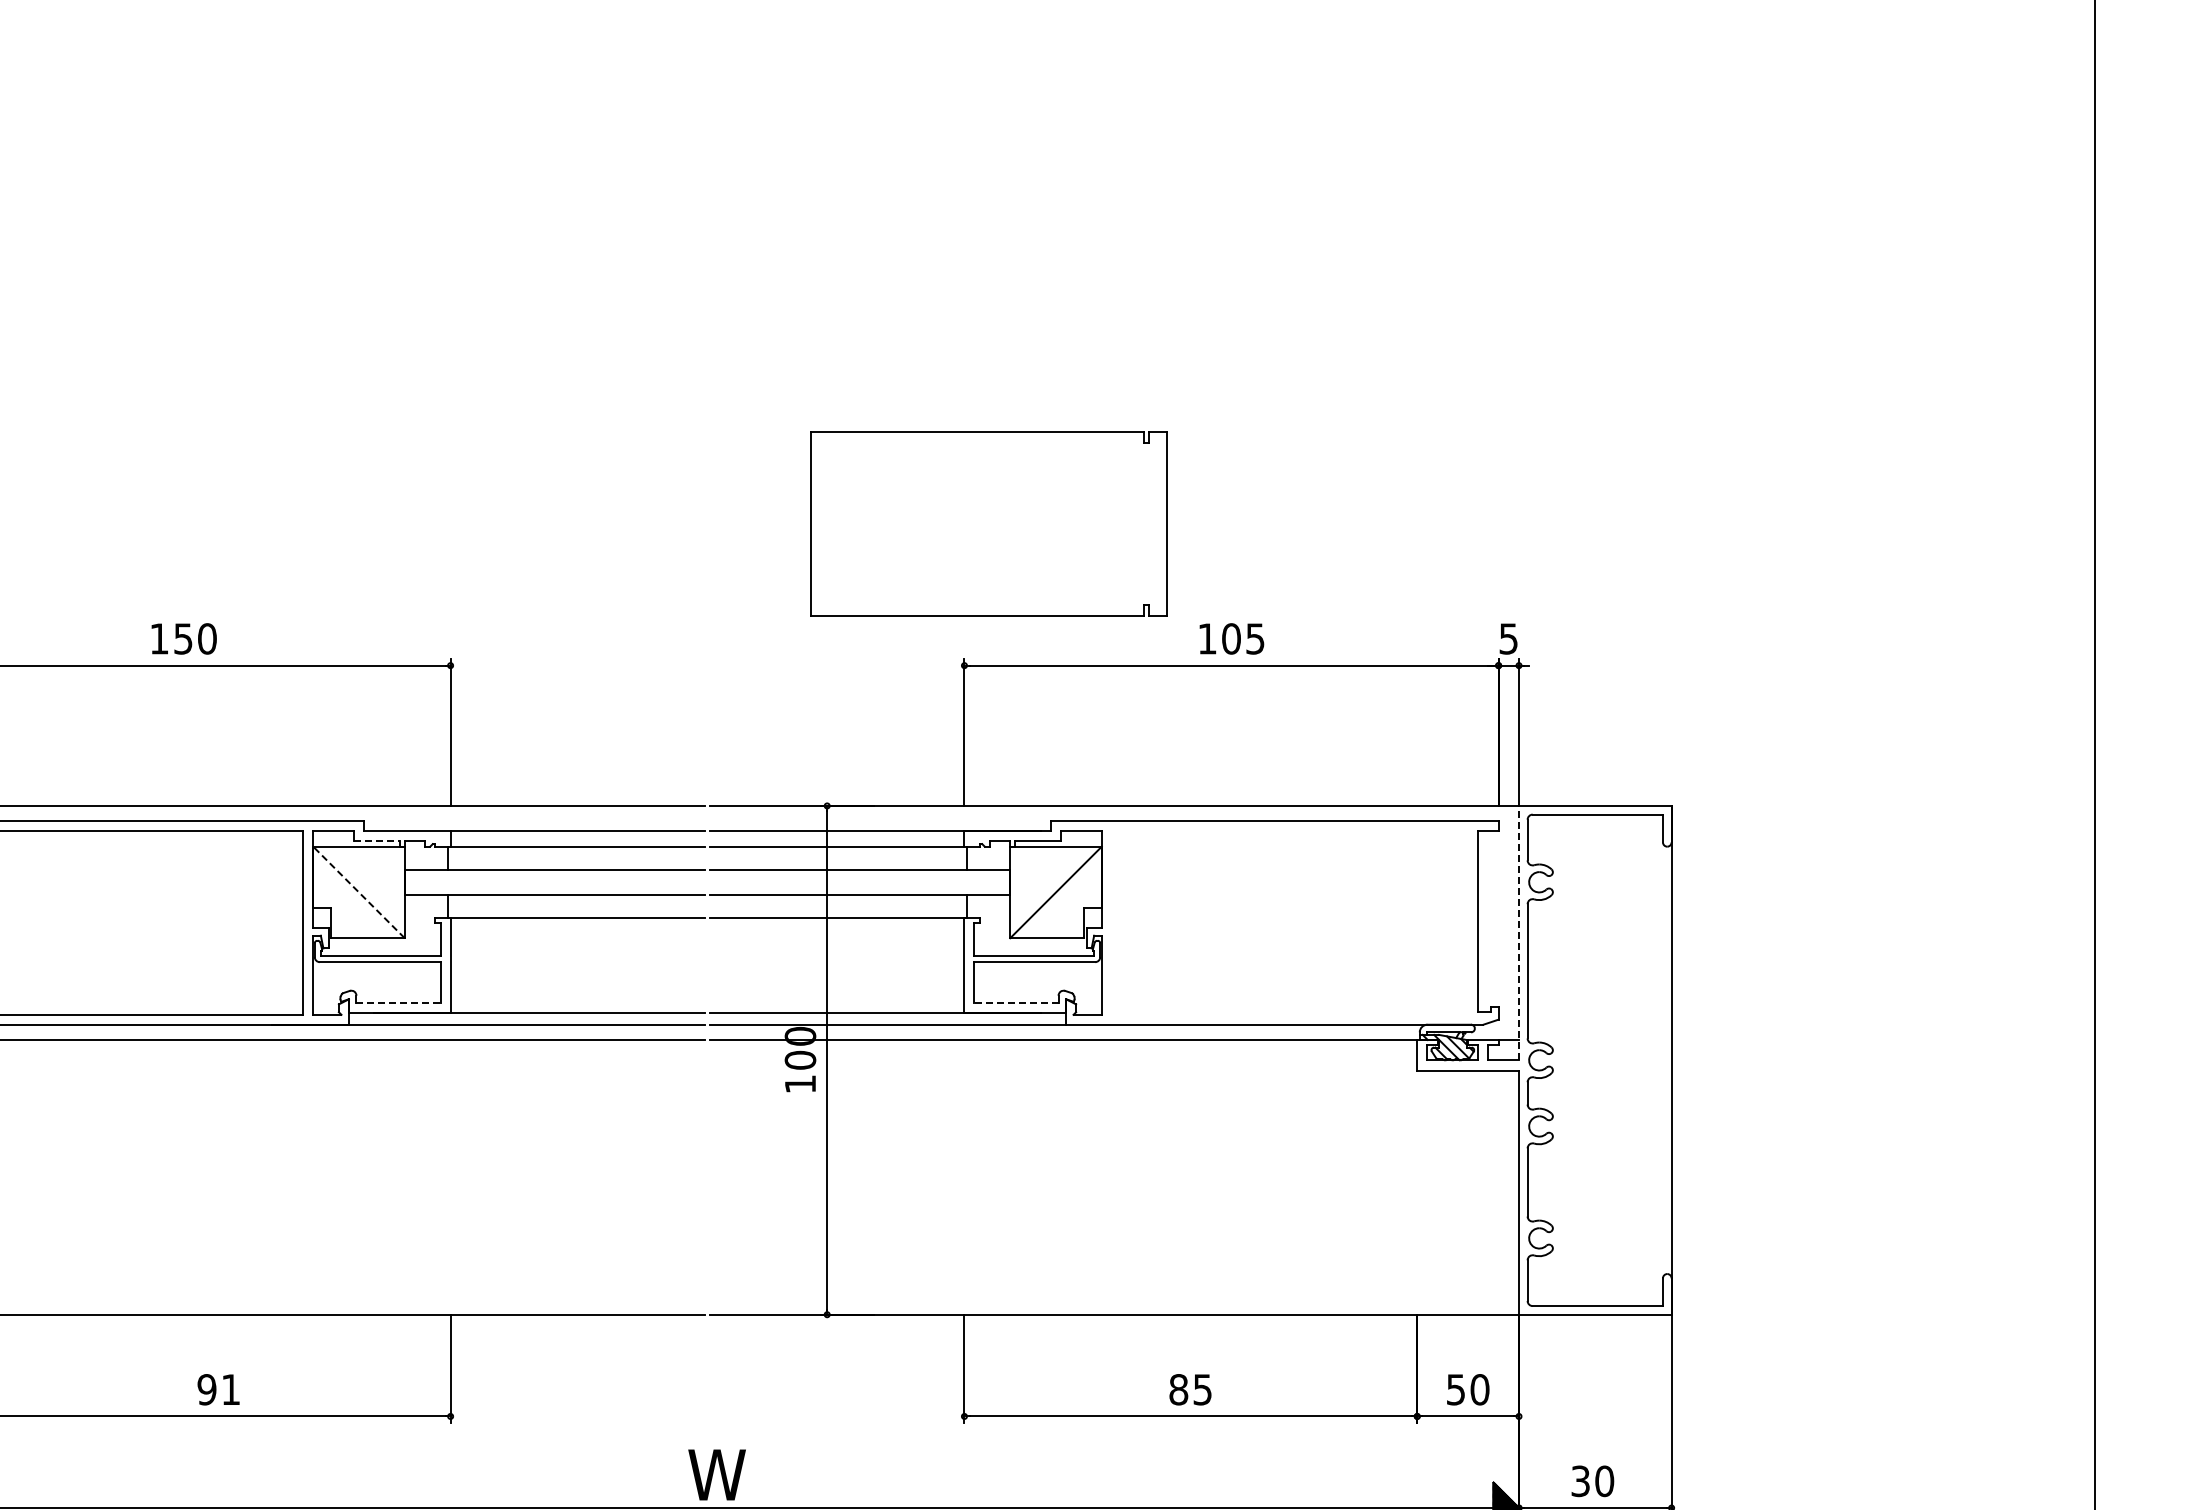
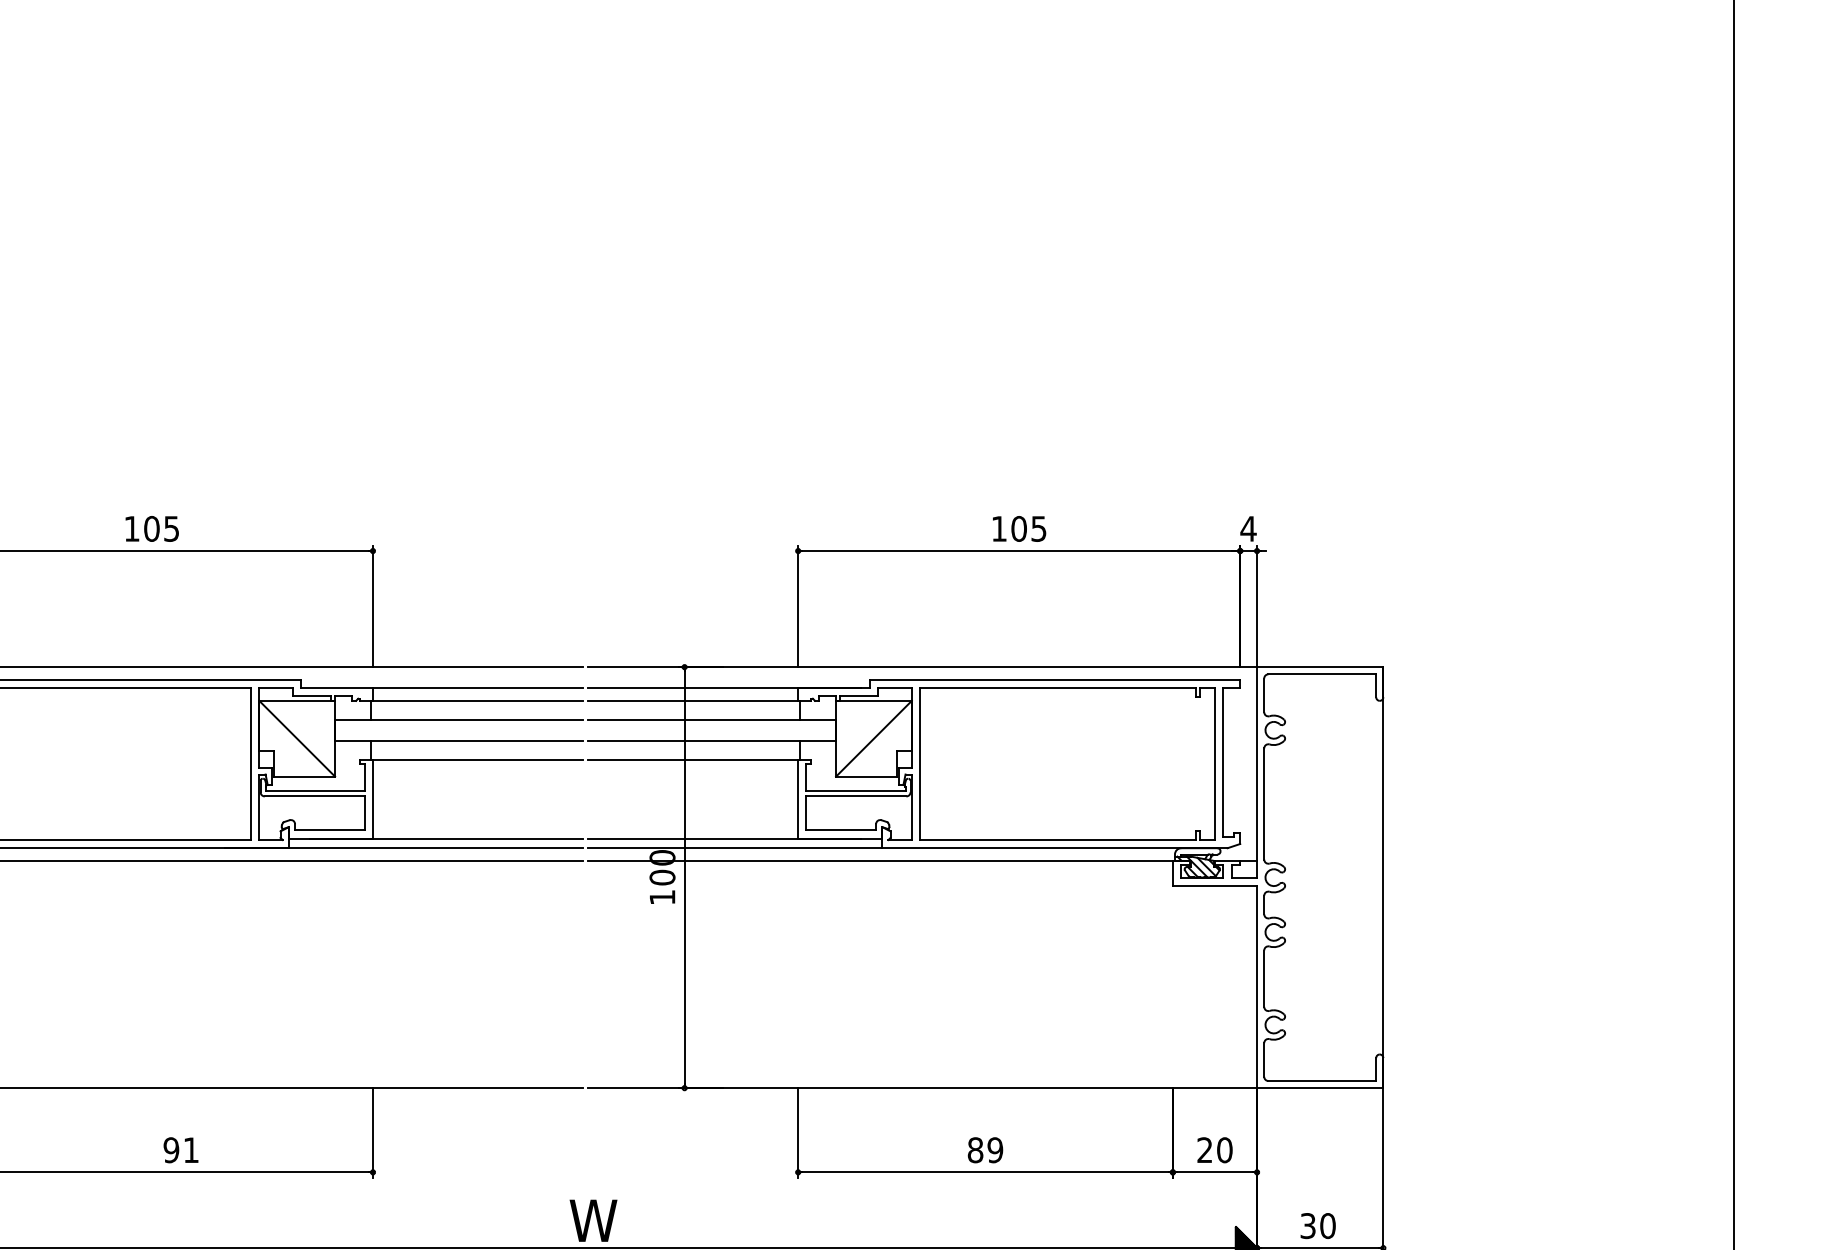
part: (988, 523) -> (1067, 763), moved
text: (195, 638) -> (161, 528), 150 -> 105
text: (1508, 638) -> (1248, 528), 5 -> 4
line: (376, 841) -> (311, 696), dashed -> solid
line: (359, 892) -> (297, 738), dashed -> solid
line: (1518, 932) -> (1256, 771), dashed -> solid
line: (399, 1003) -> (330, 830), dashed -> solid
line: (1015, 1003) -> (840, 830), dashed -> solid
text: (1202, 1389) -> (995, 1150), 85 -> 89
text: (1455, 1389) -> (1204, 1150), 50 -> 20

